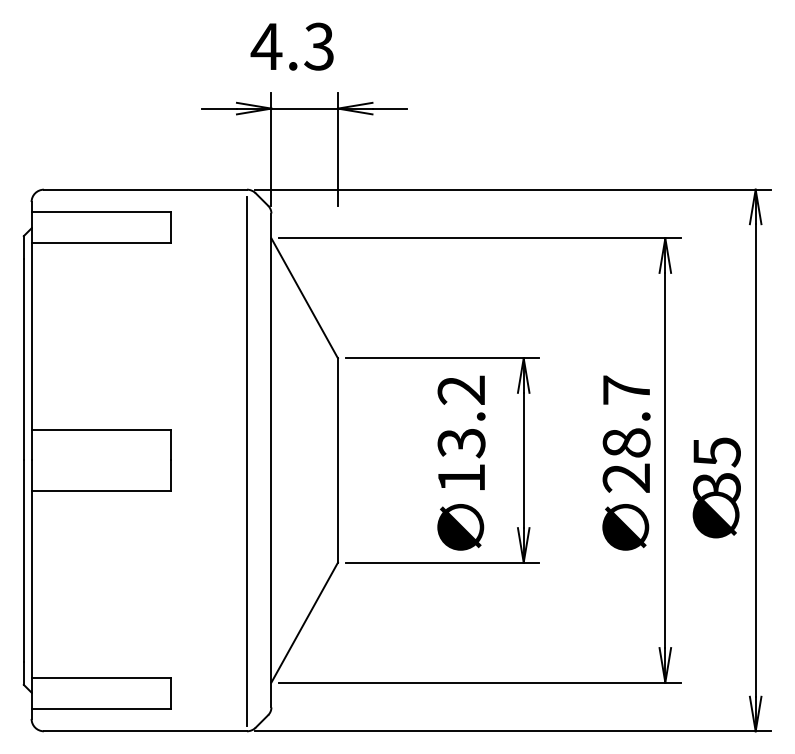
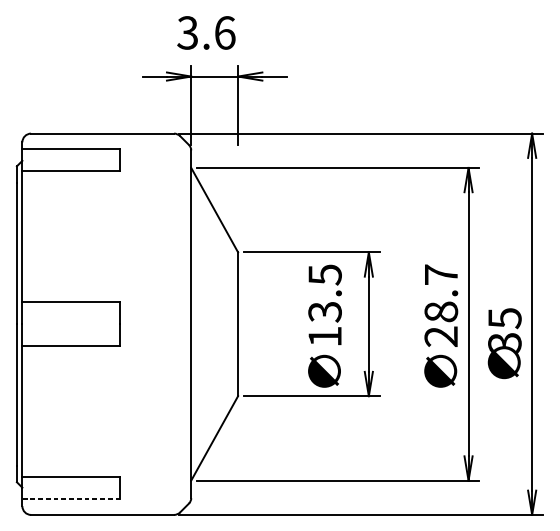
text: (292, 46) -> (206, 32), 4.3 -> 3.6
text: (461, 390) -> (325, 275), 13.2 -> 13.5
line: (246, 461) -> (173, 324), removed
line: (101, 708) -> (71, 498), solid -> dashed

